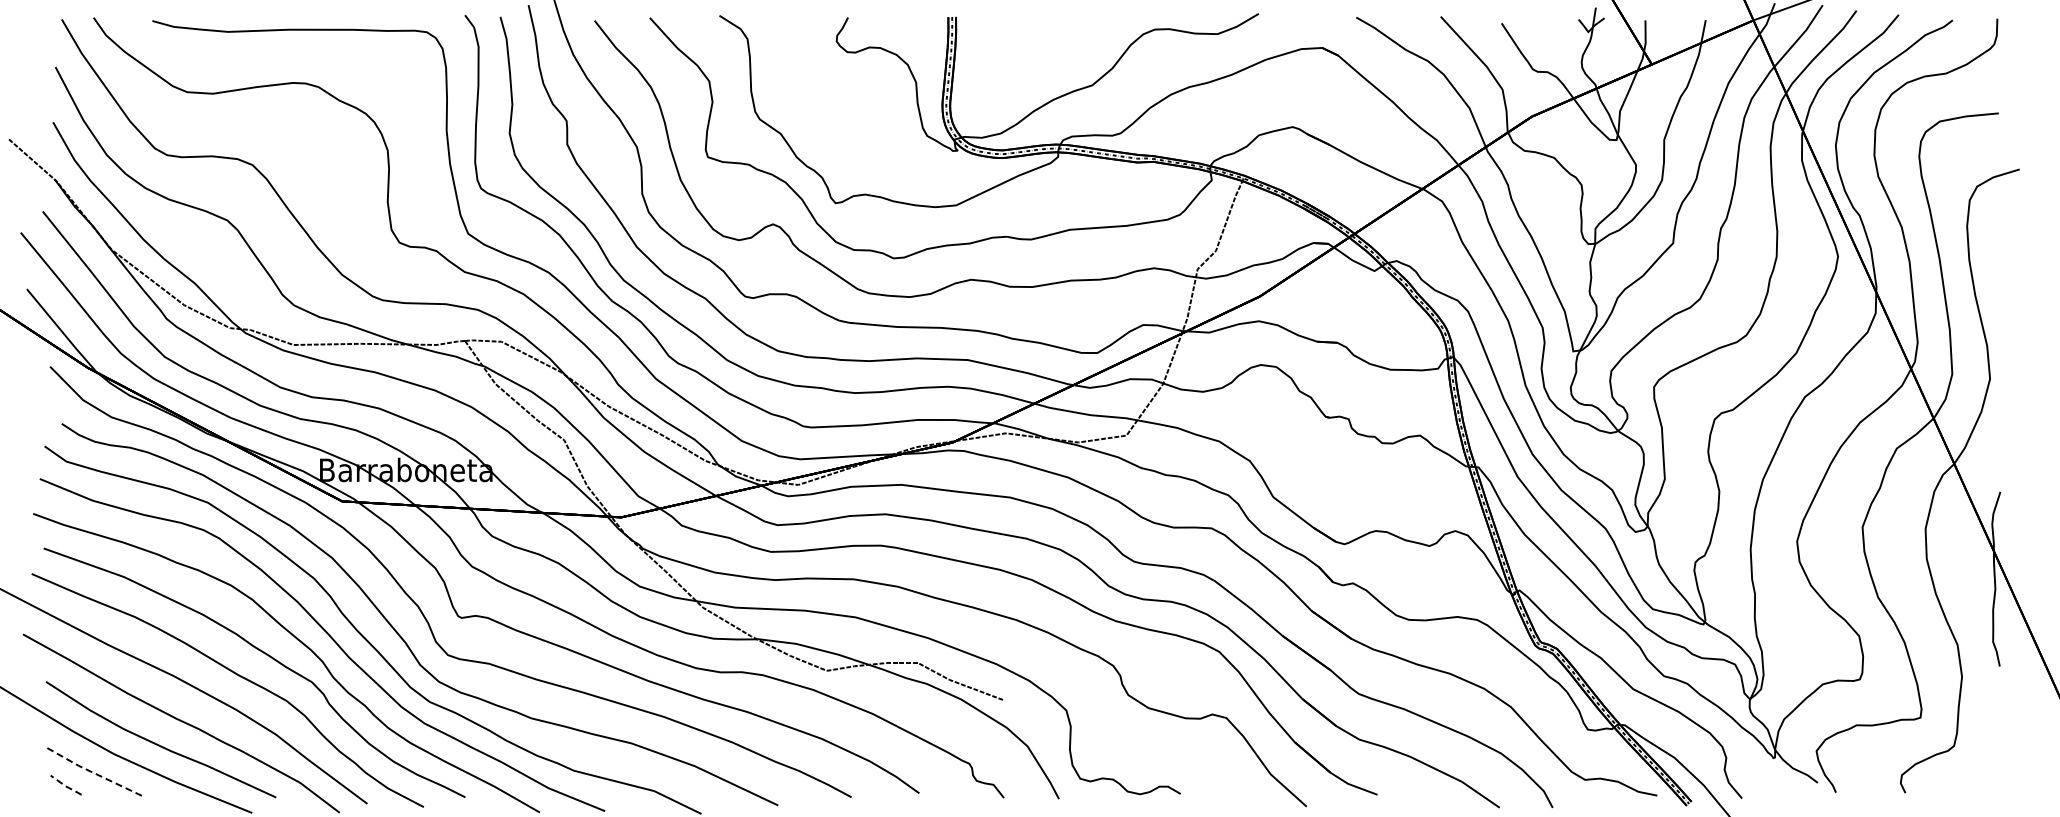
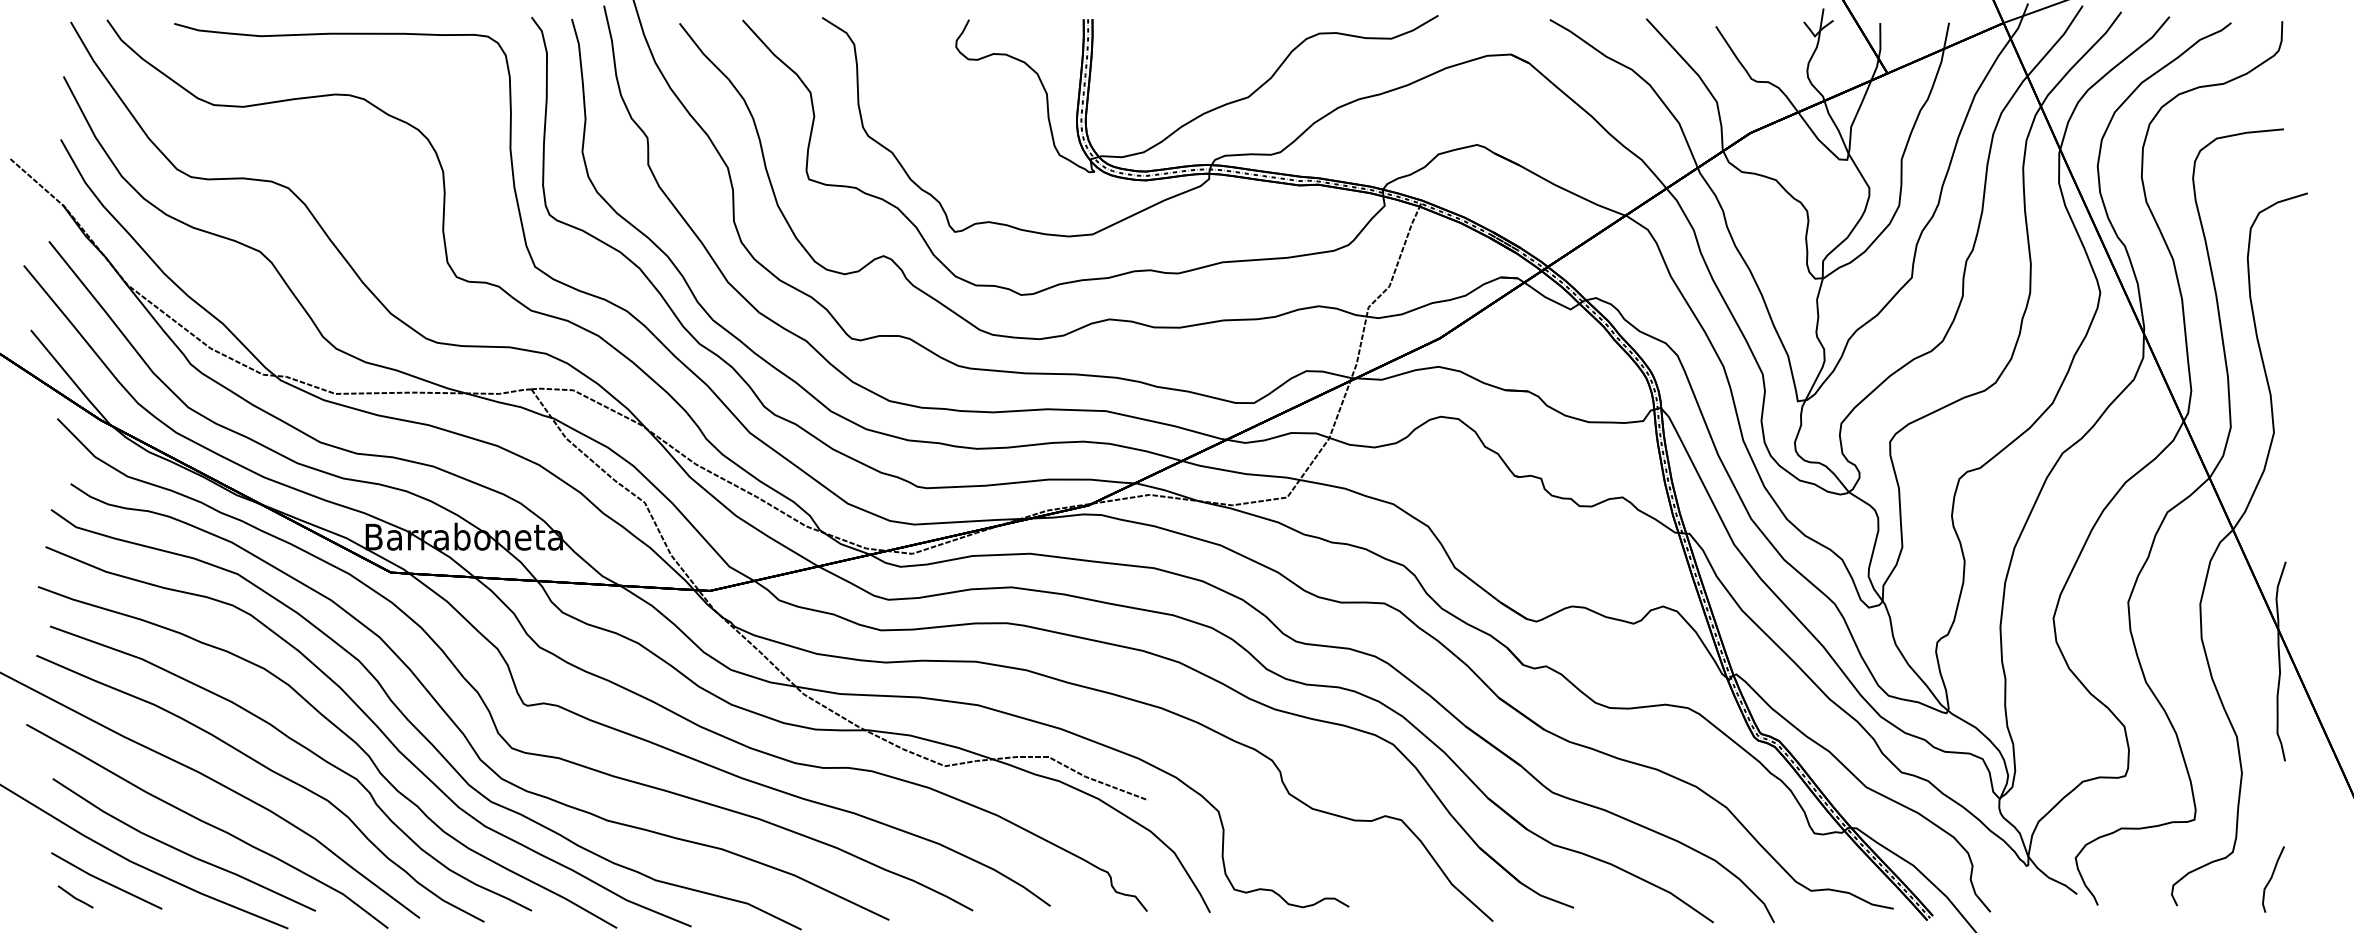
curve: (1988, 769) -> (2272, 878), added
line: (92, 772) -> (105, 882), dashed -> solid
line: (66, 786) -> (76, 898), dashed -> solid

